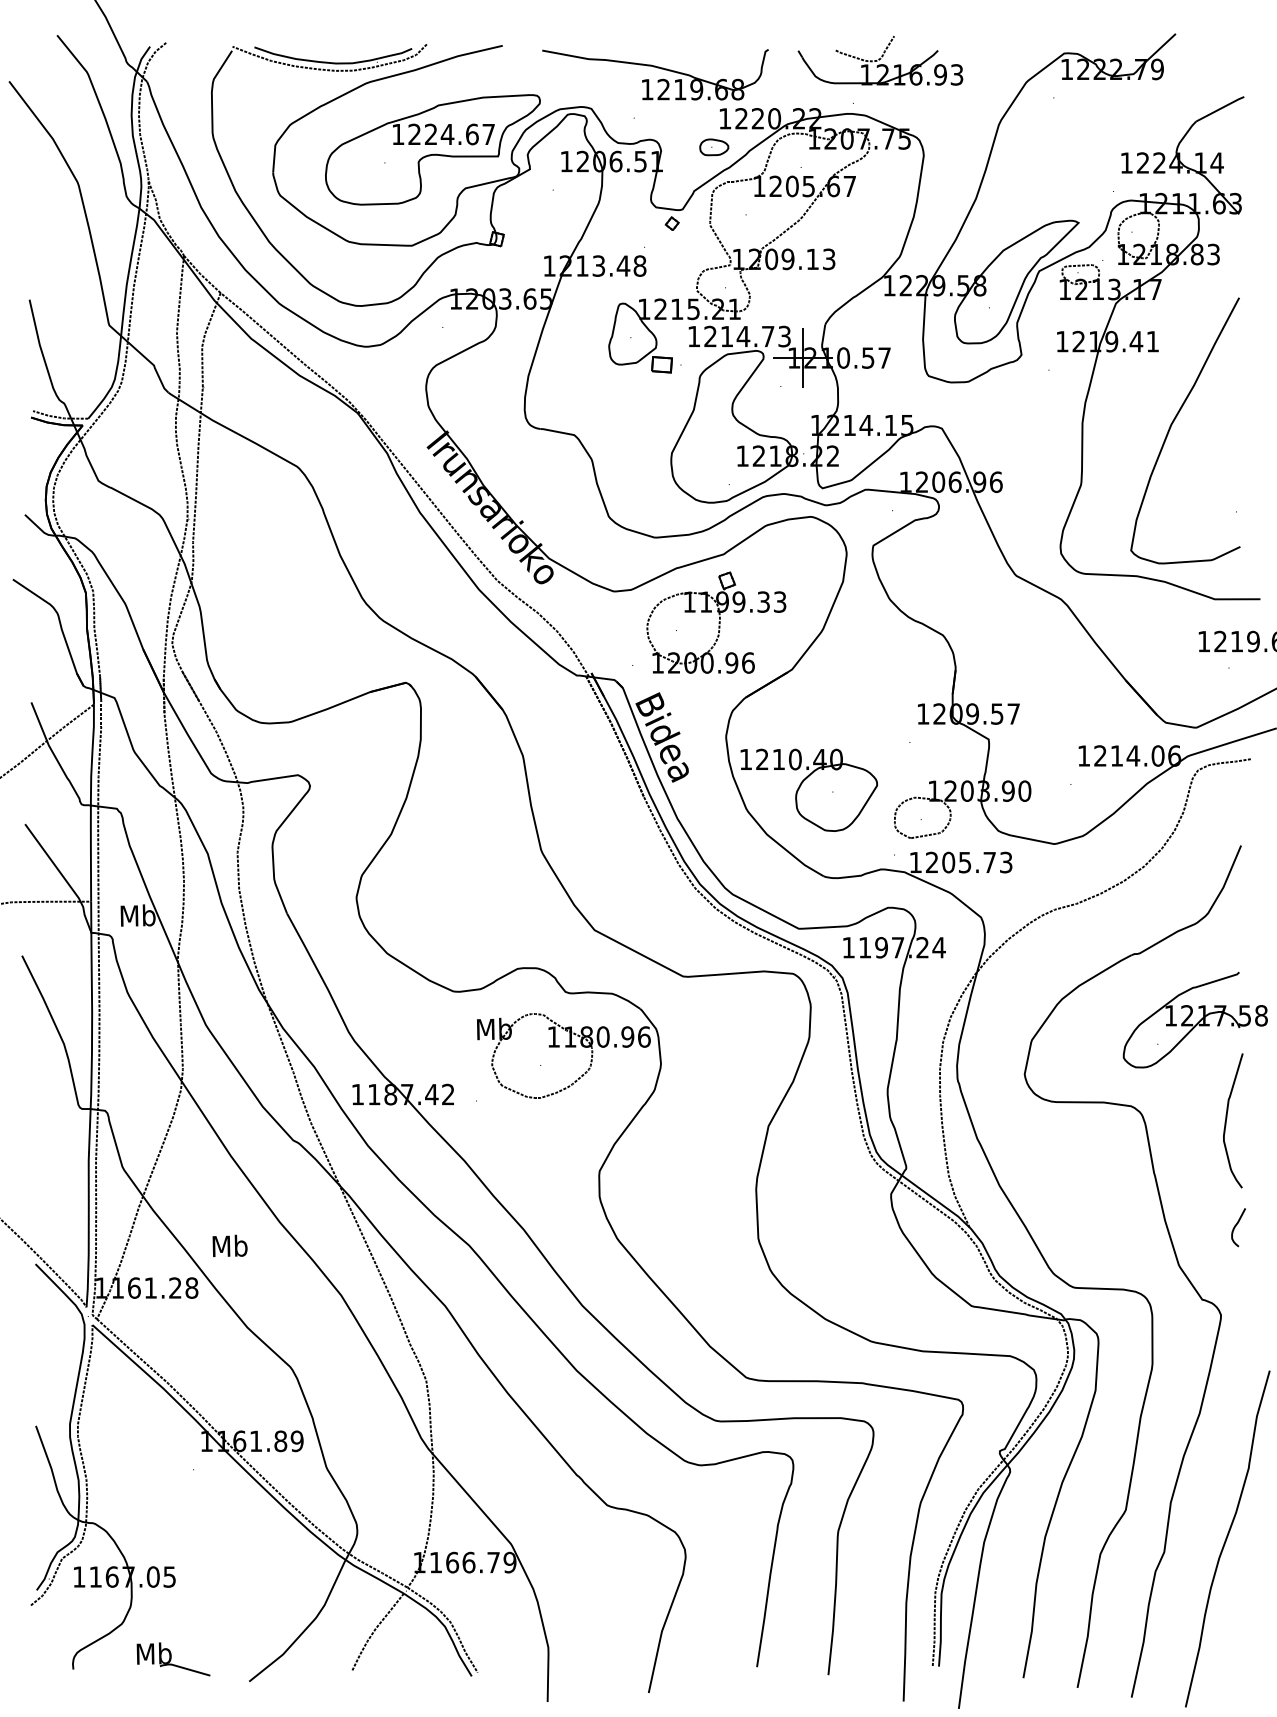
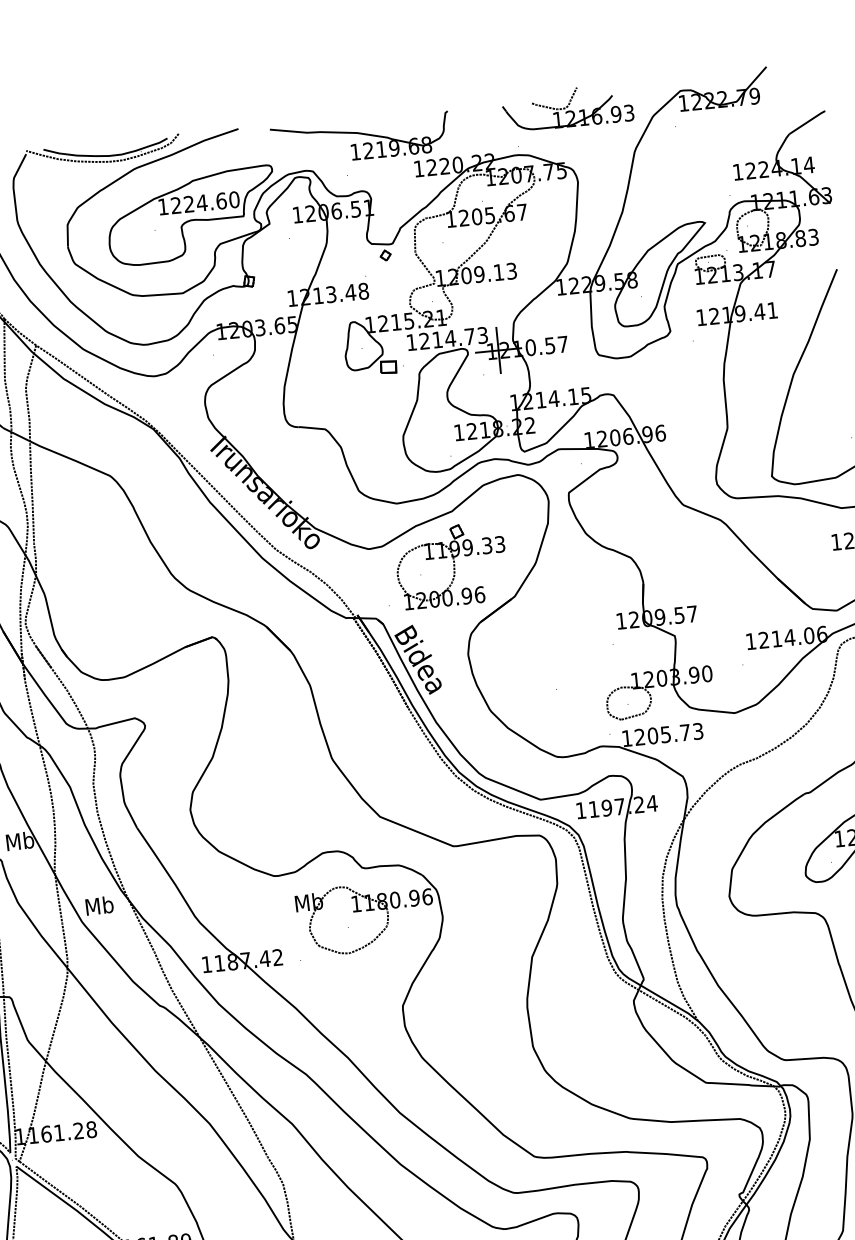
part: (880, 60) -> (567, 107), moved
text: (488, 134) -> (234, 199), 1224.67 -> 1224.60
part: (714, 147) -> (412, 192), removed
part: (808, 789) -> (537, 689), removed
text: (229, 1245) -> (99, 905), moved

